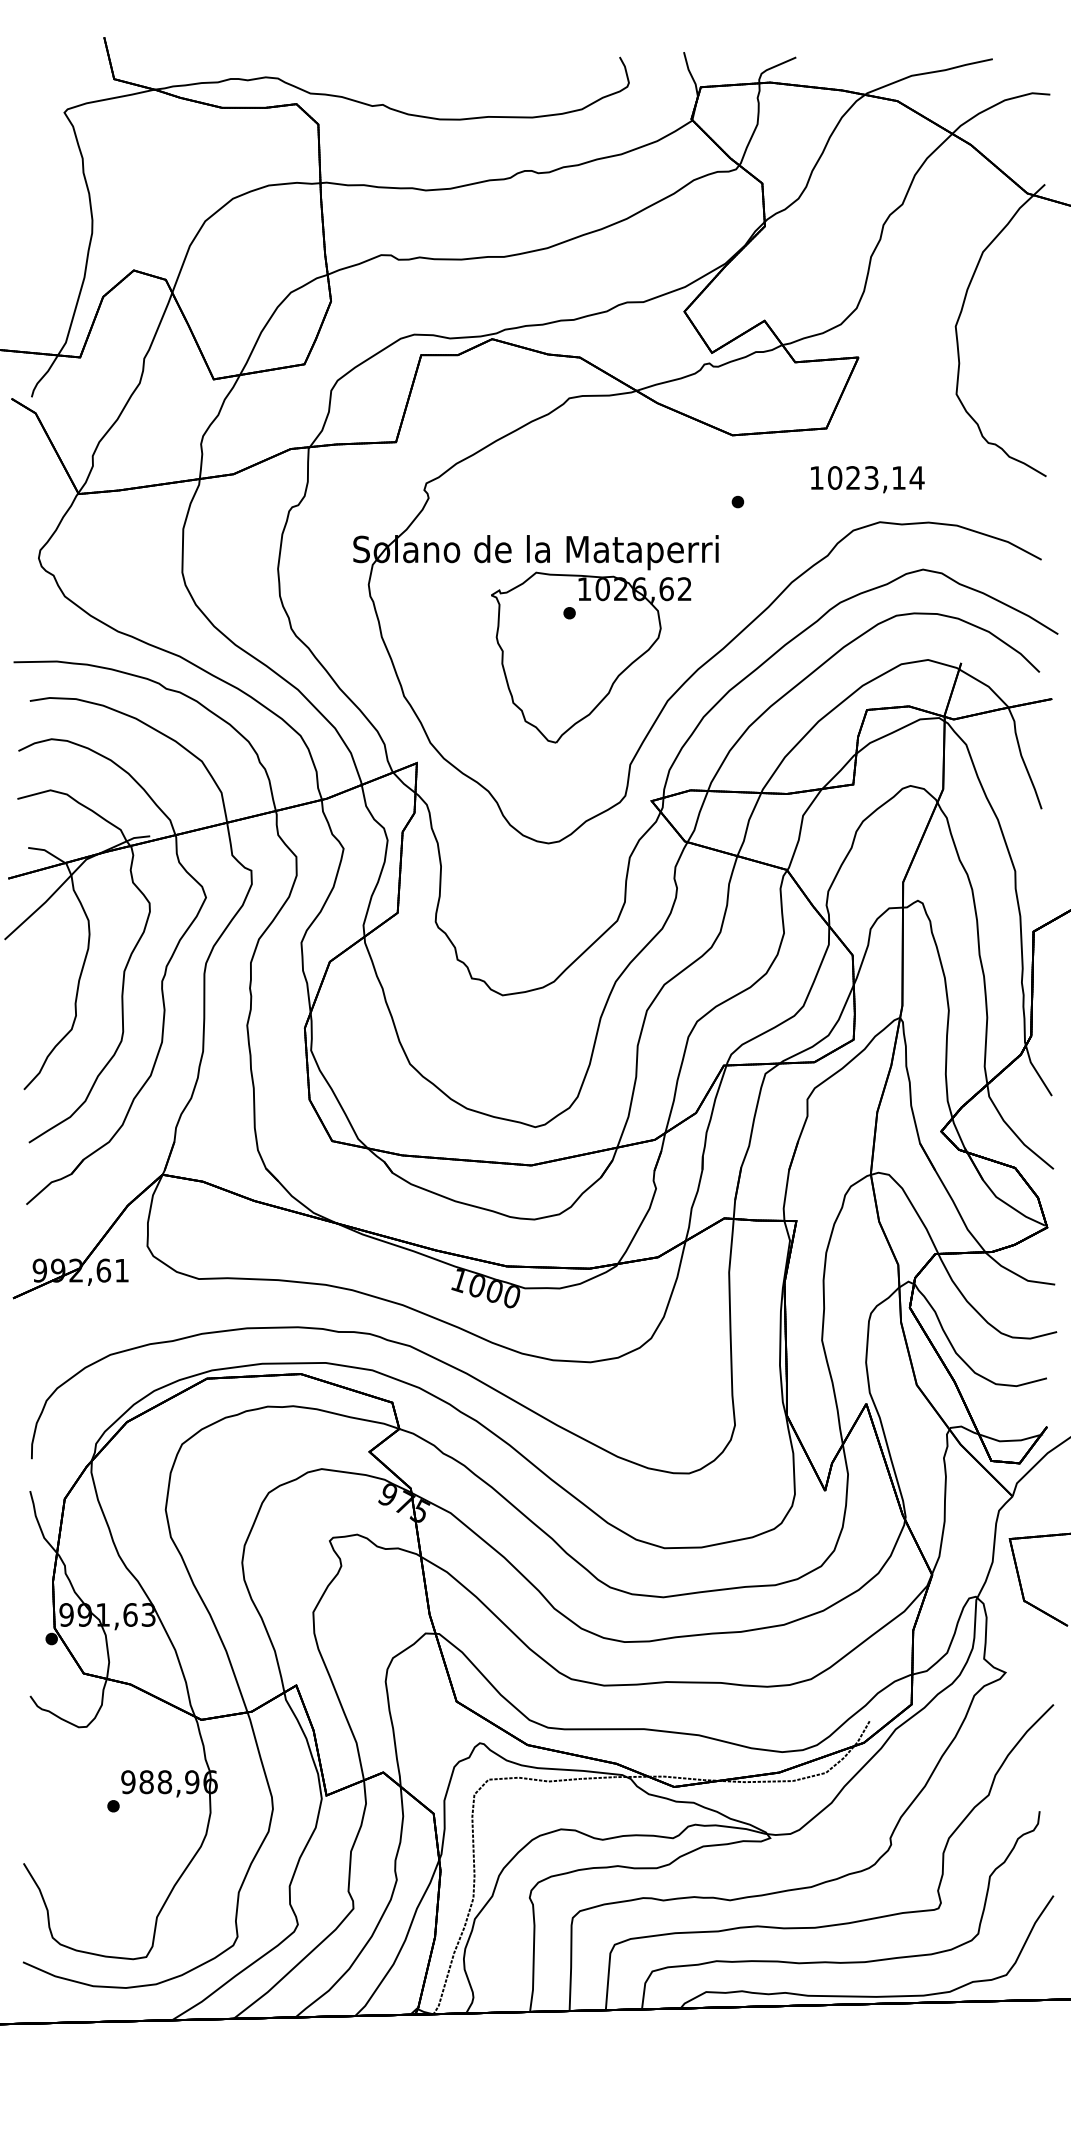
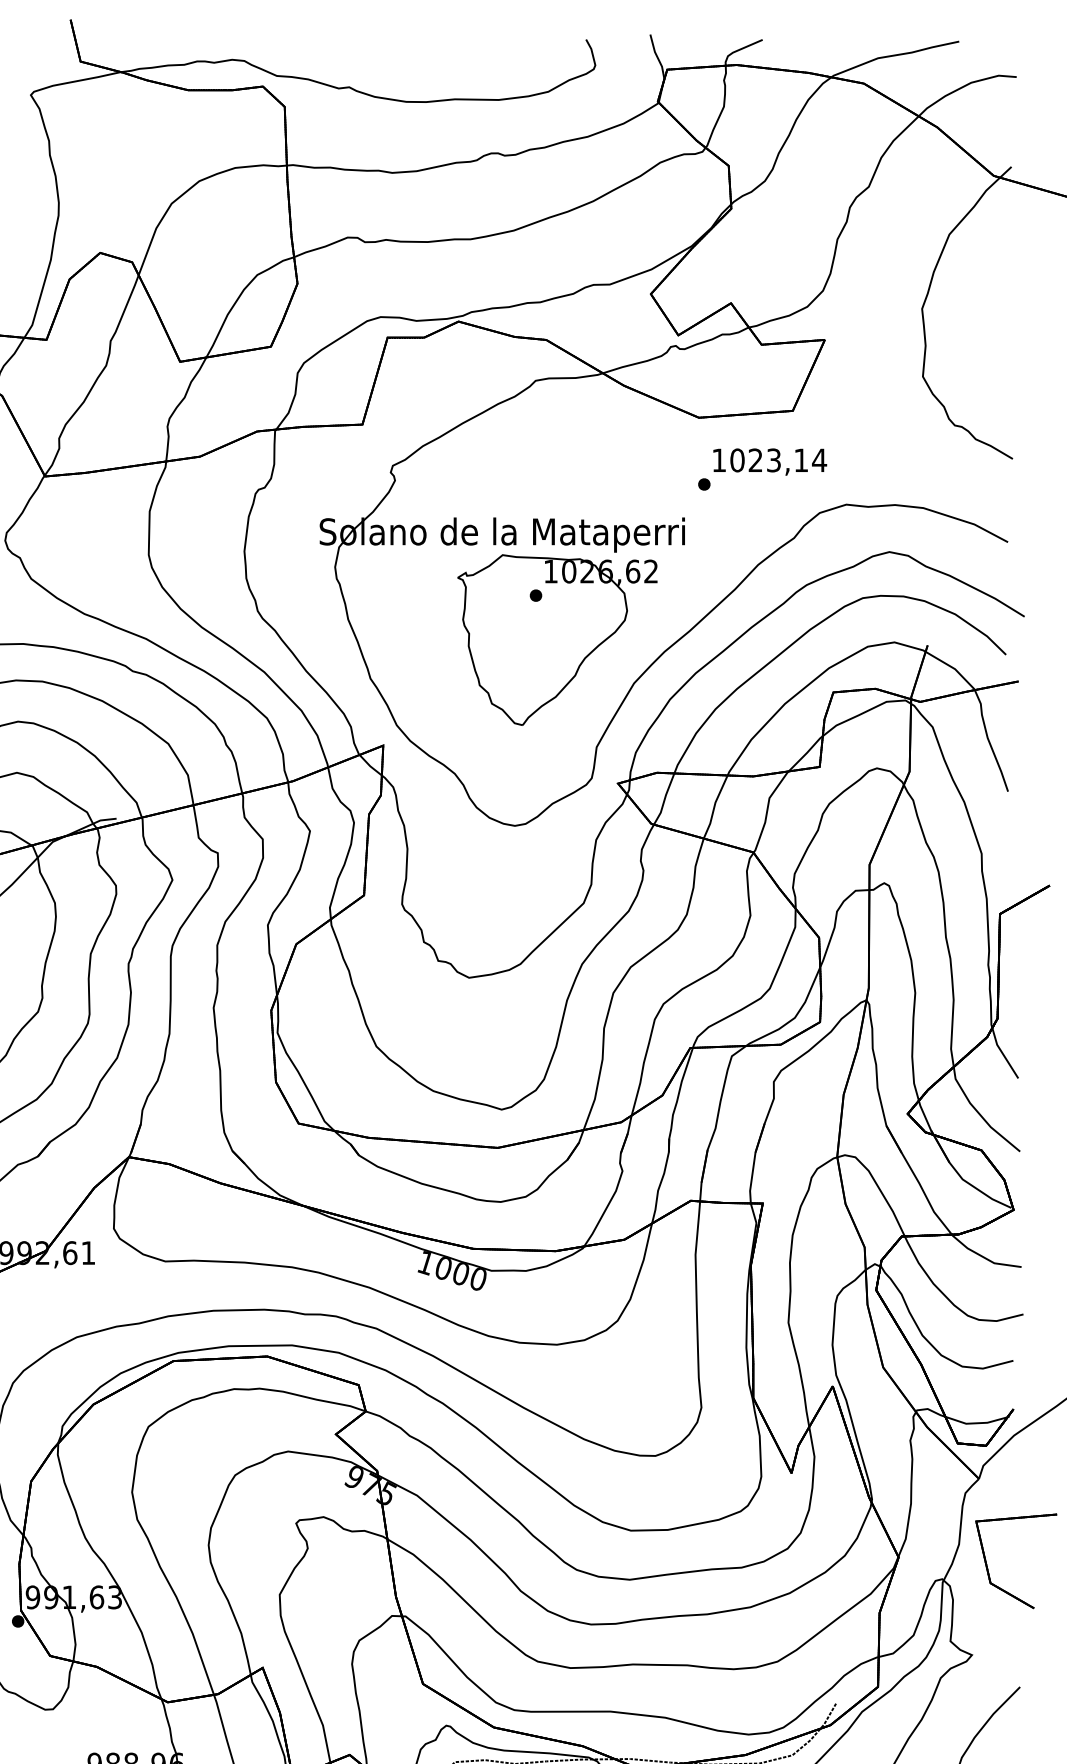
text: (867, 479) -> (769, 461), moved

